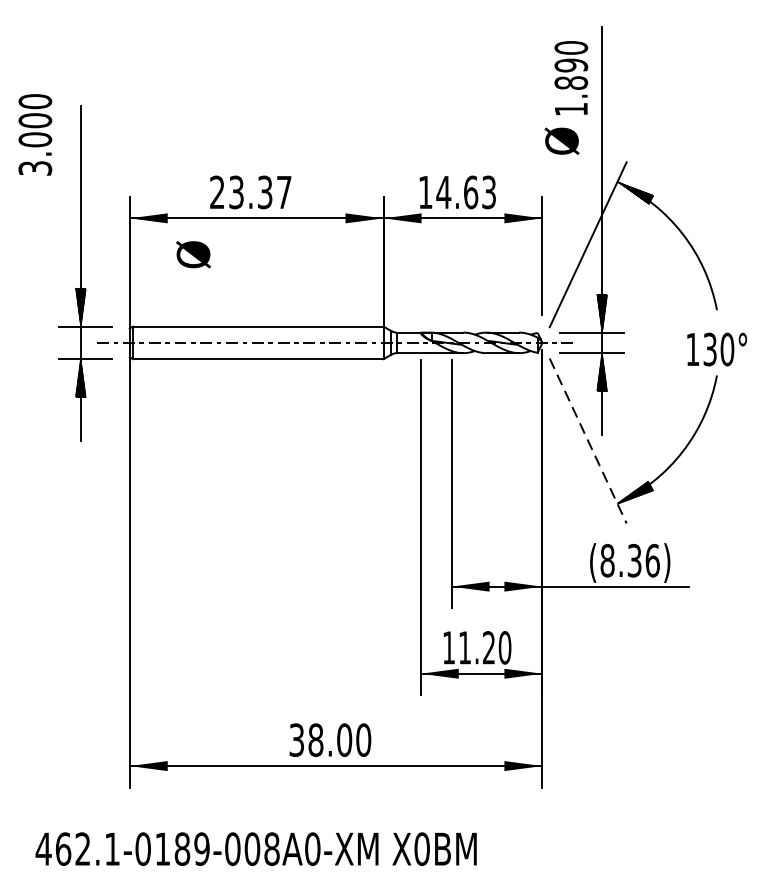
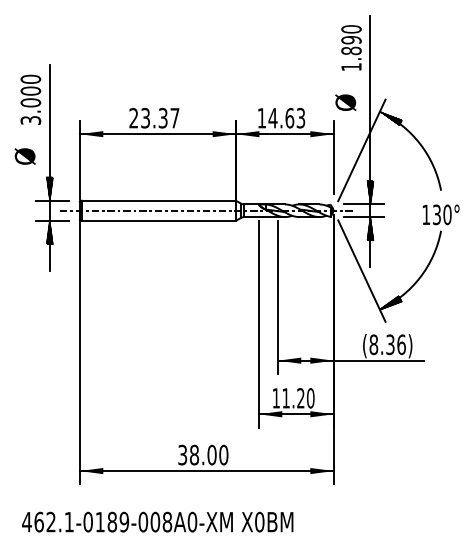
text: (34, 134) -> (30, 99), moved
text: (561, 140) -> (345, 102), moved
text: (192, 254) -> (24, 156), moved
line: (587, 441) -> (361, 271), dashed -> solid

